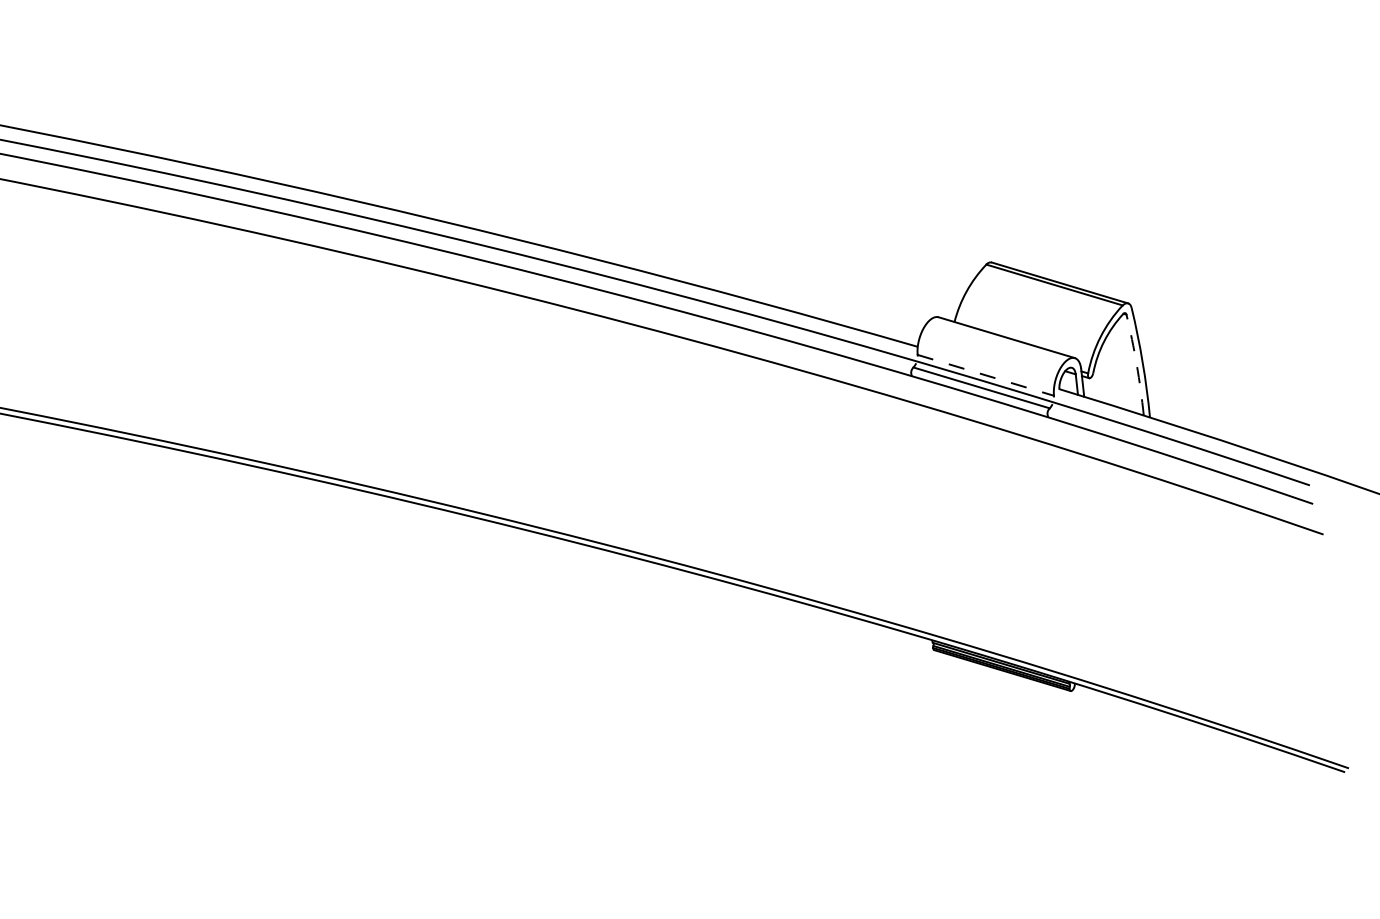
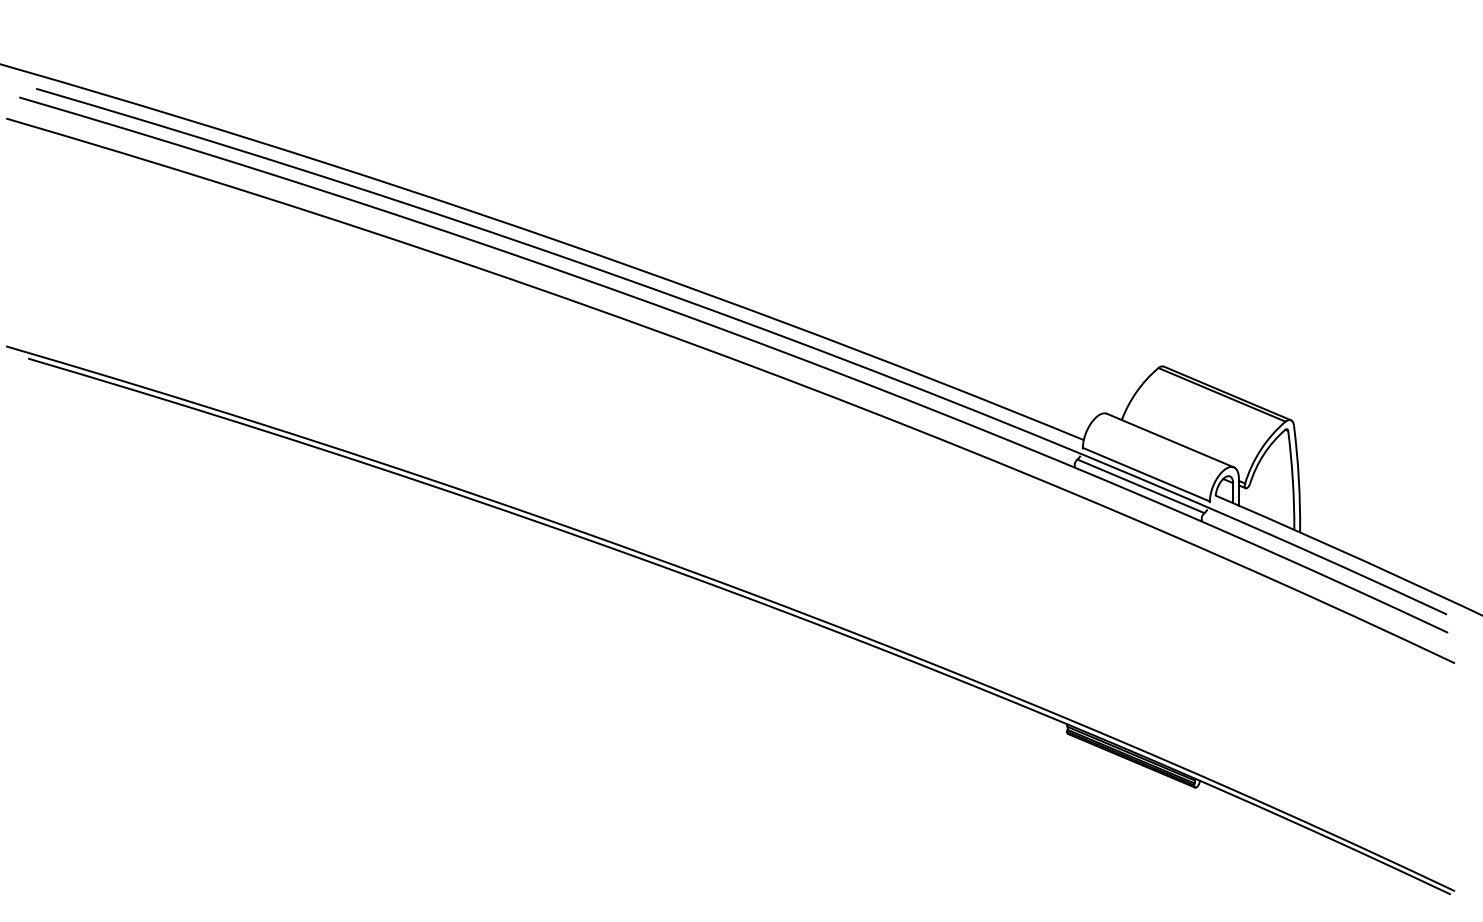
arc: (1136, 365) -> (1292, 480), dashed -> solid
line: (985, 375) -> (1146, 474), dashed -> solid

